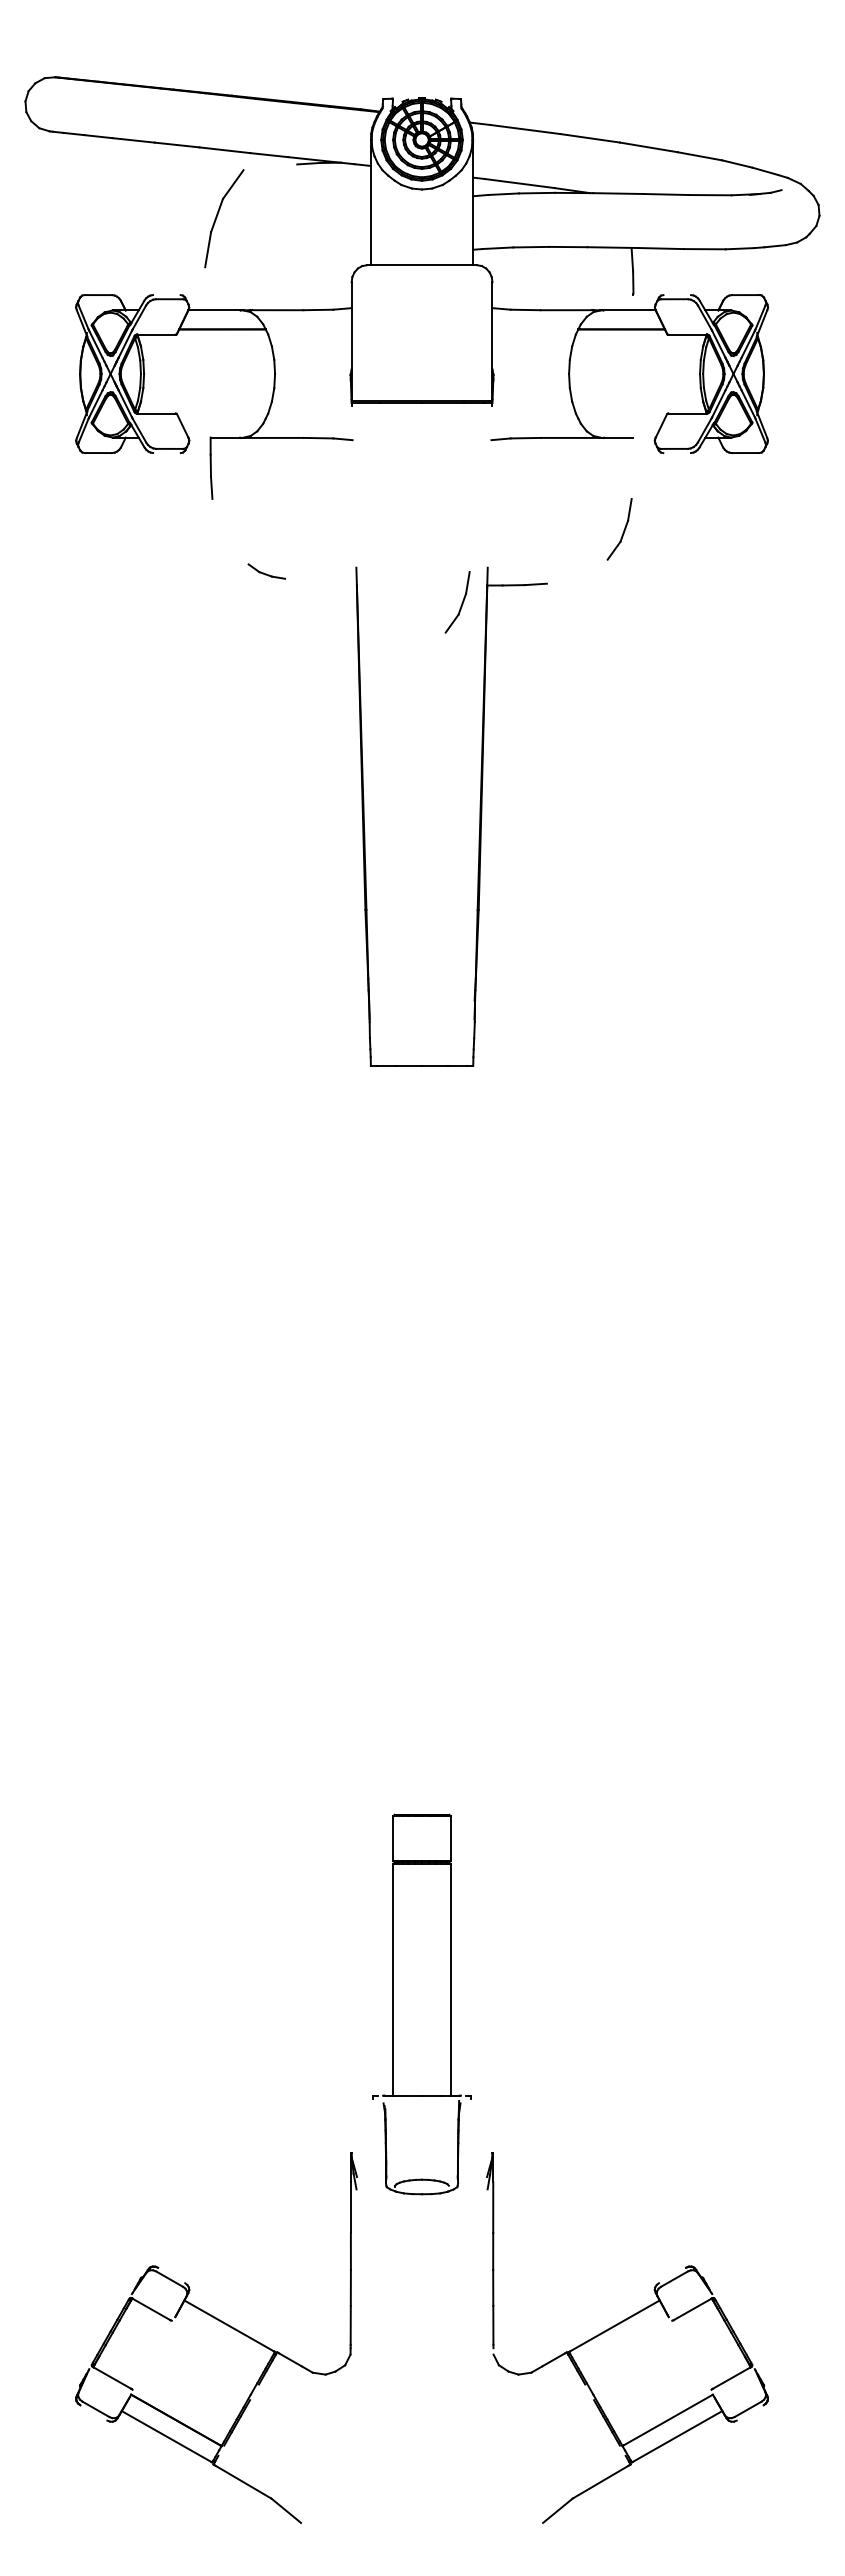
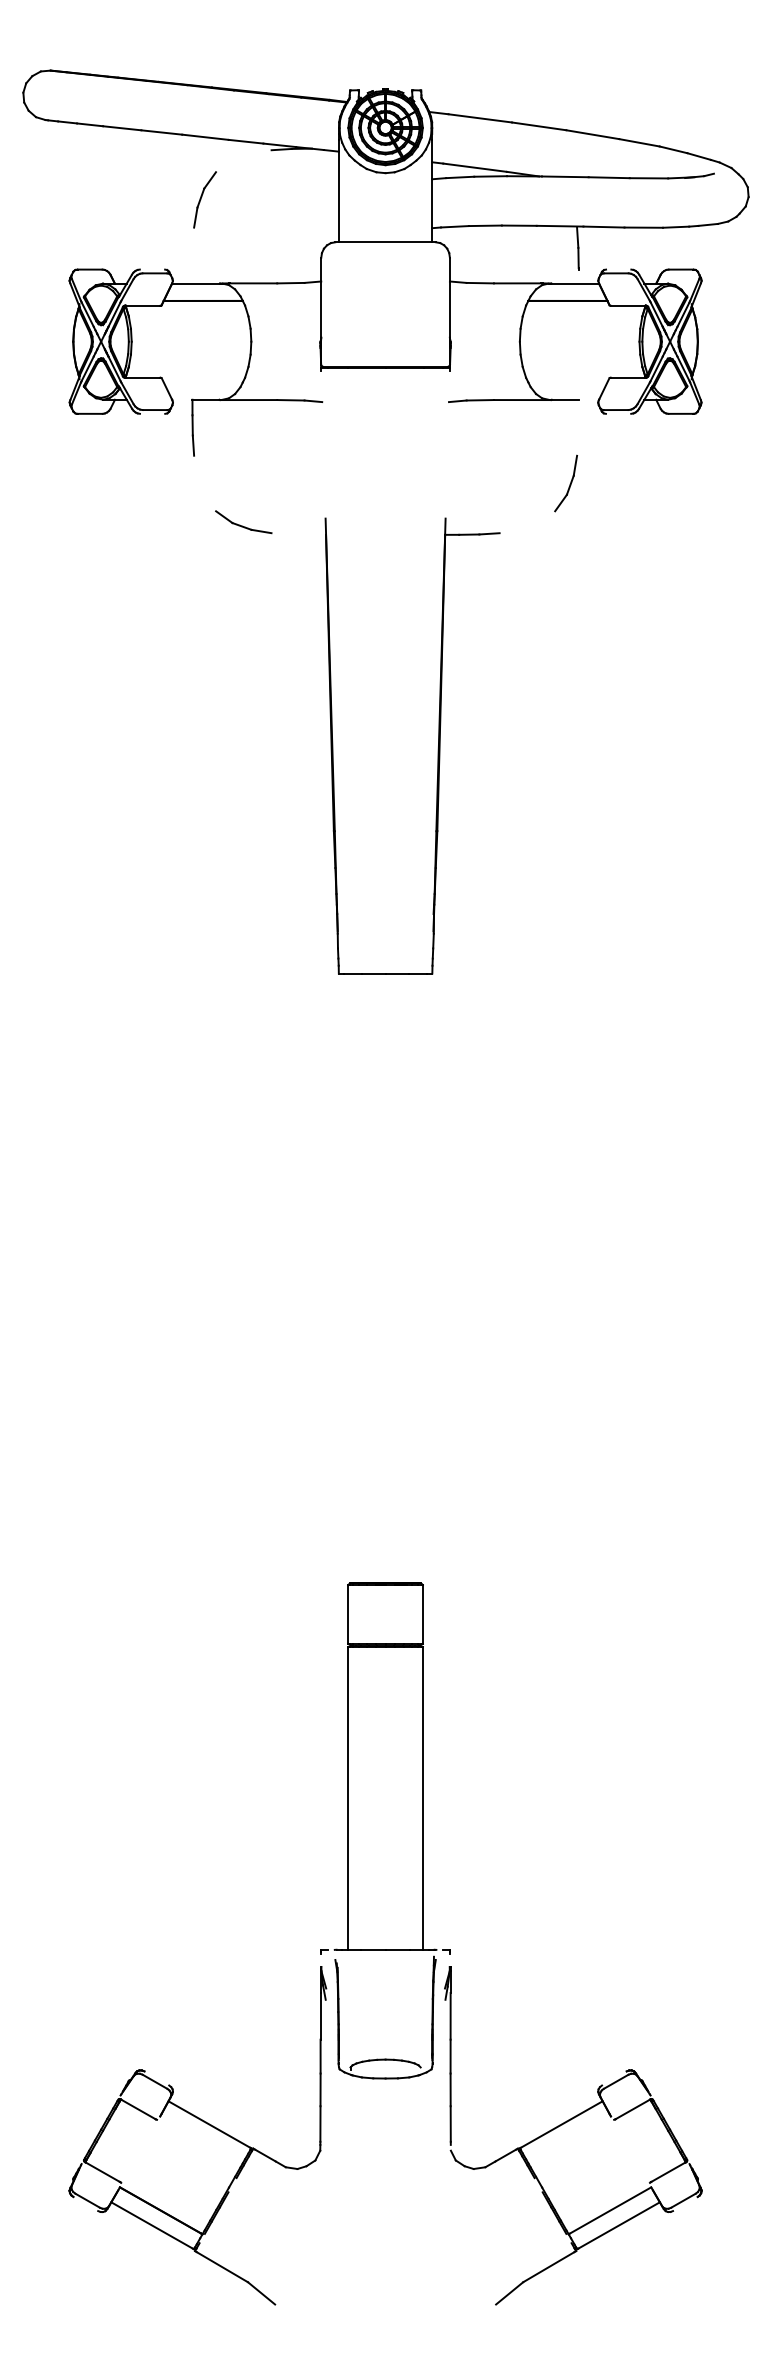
part: (224, 218) -> (205, 199), size x0.62
part: (266, 571) -> (243, 522), size x1.67
part: (457, 602) -> (417, 550), removed
part: (421, 2004) -> (385, 1830), size x1.43

